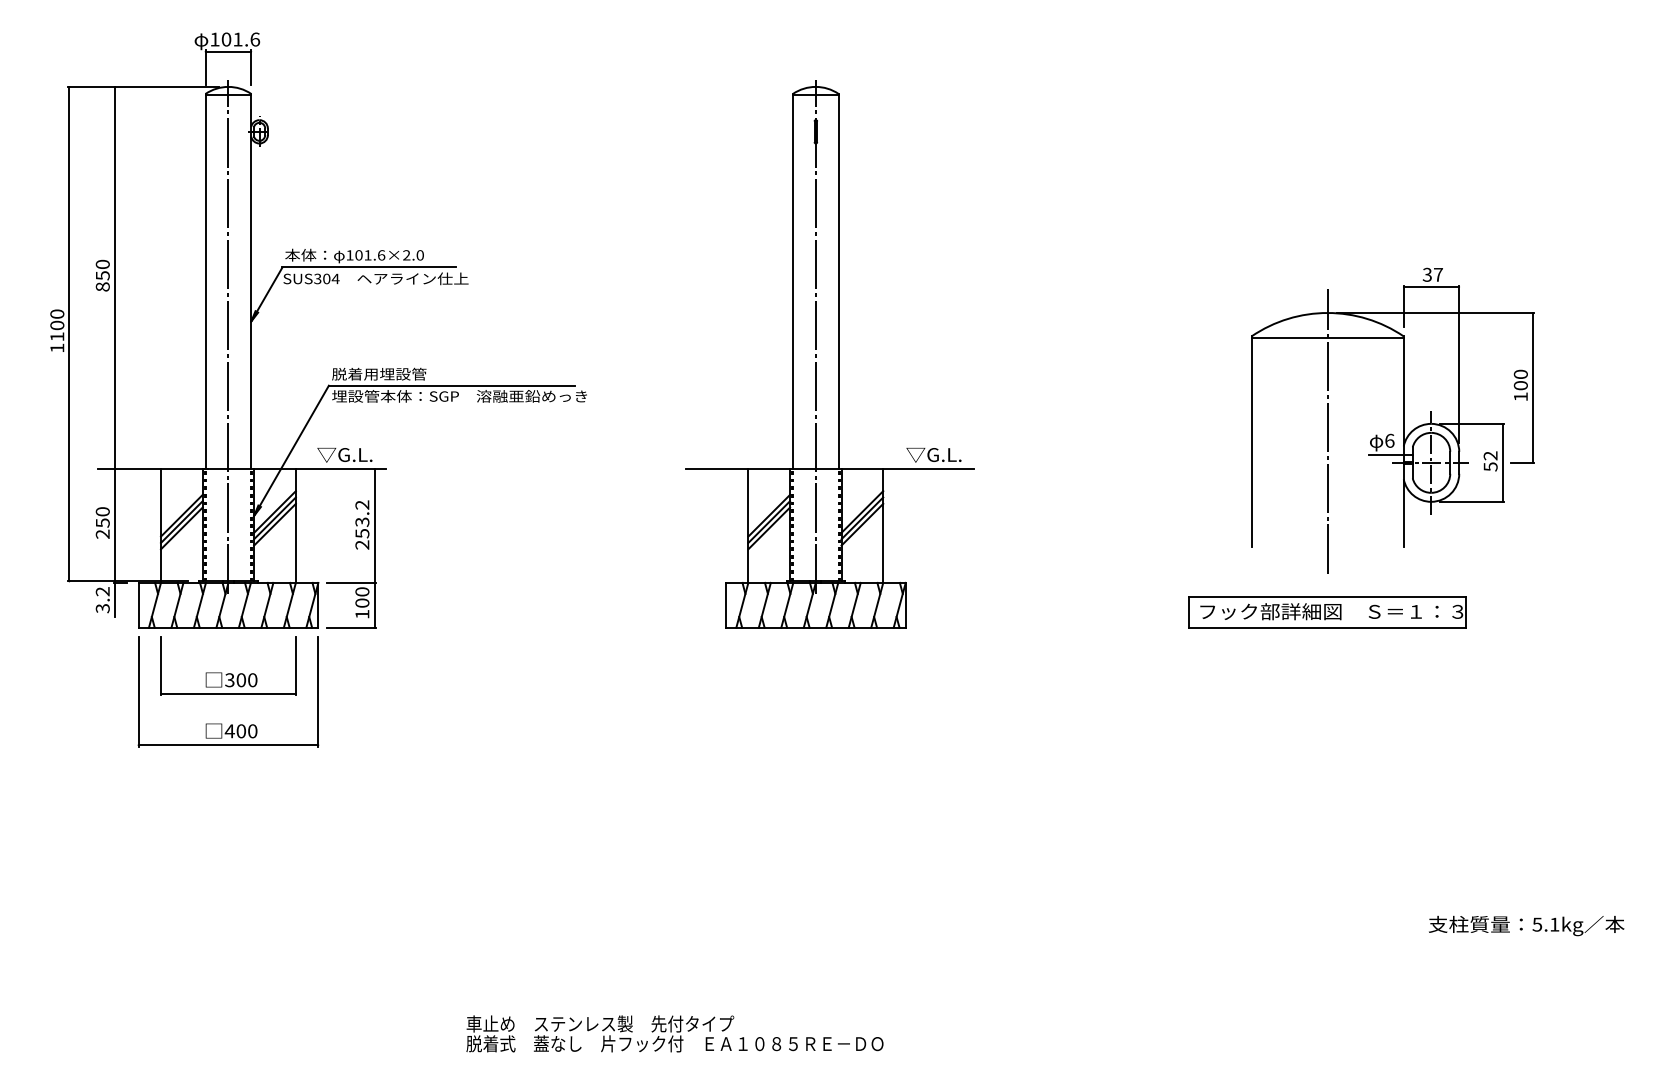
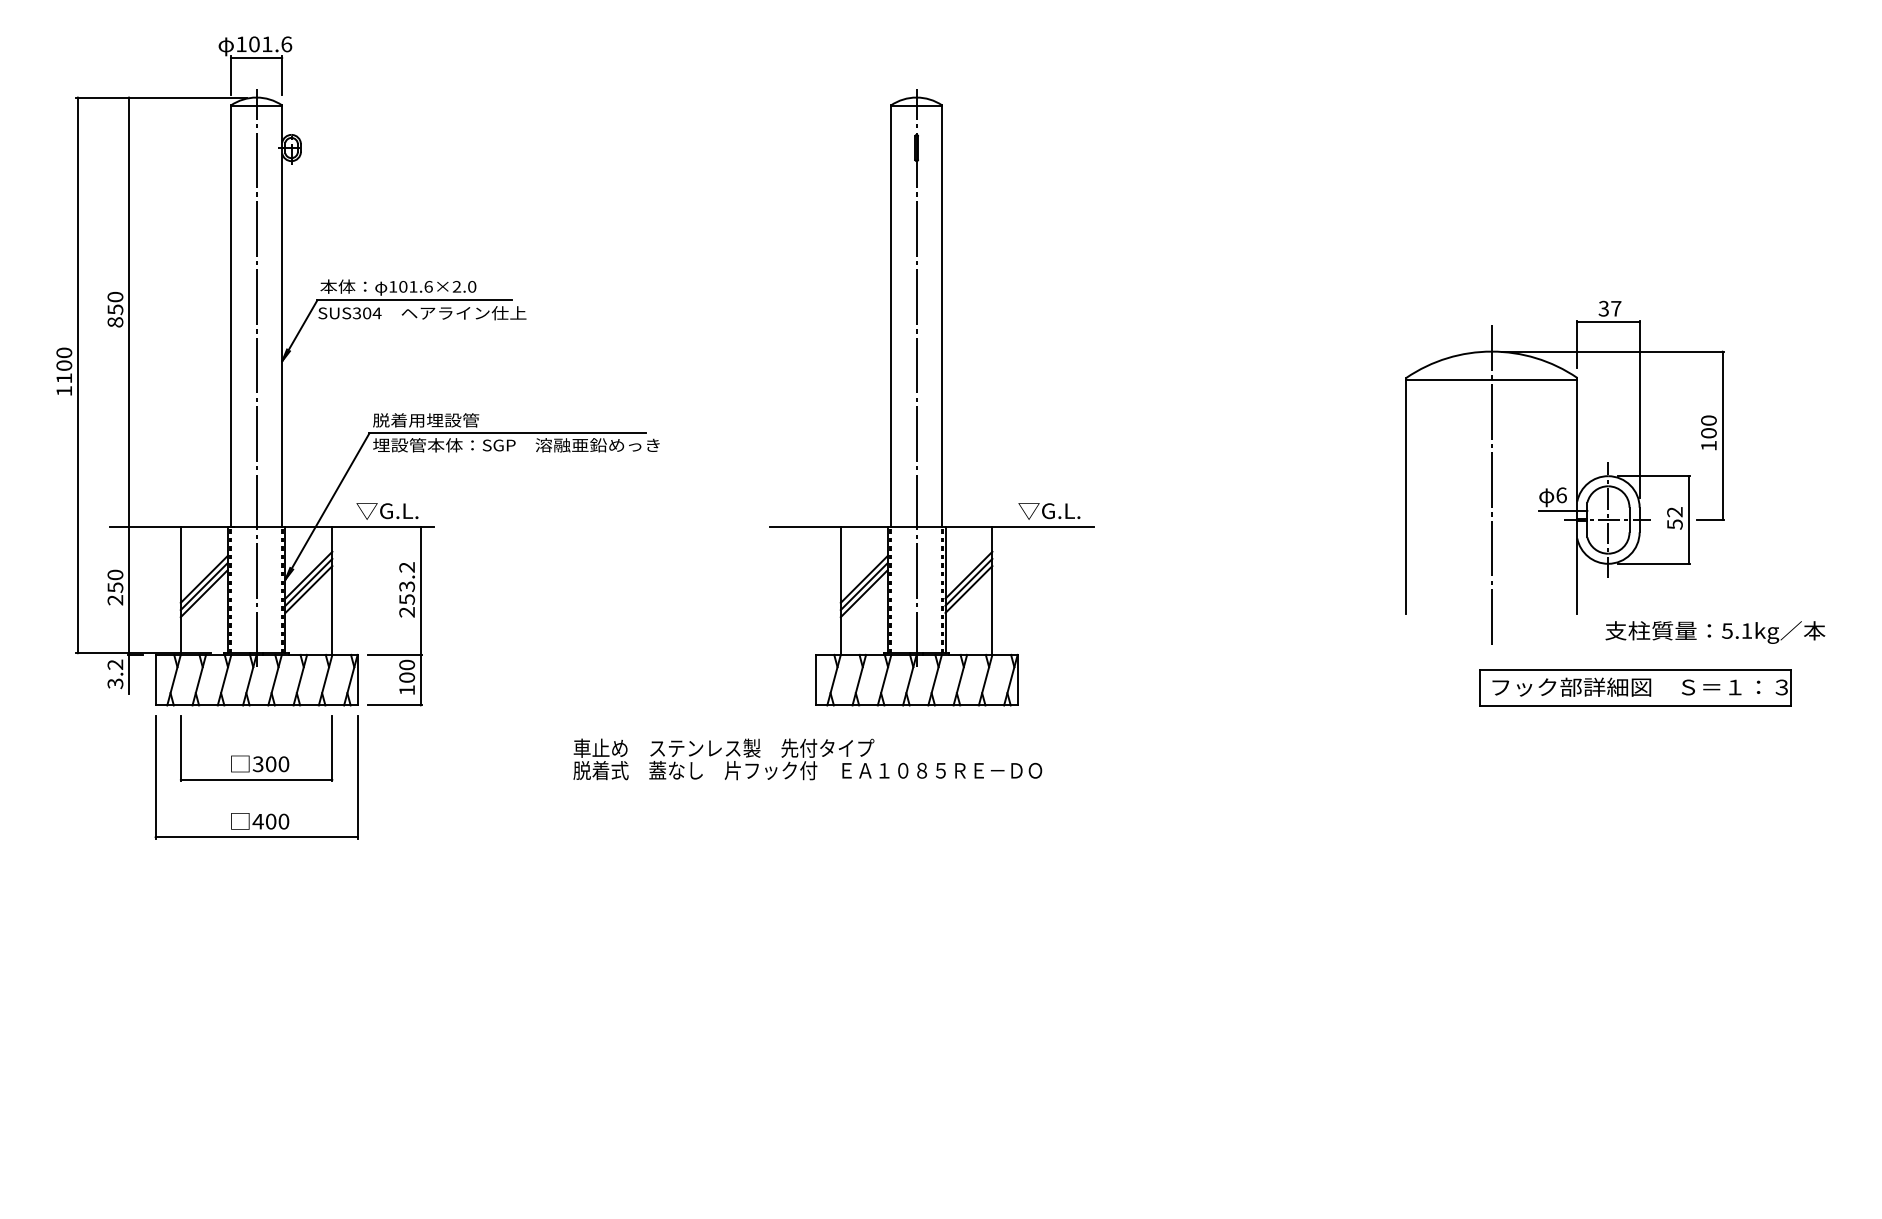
part: (1327, 612) -> (1635, 688), moved
text: (1526, 925) -> (1715, 631), moved
text: (674, 1033) -> (807, 758), moved

